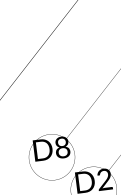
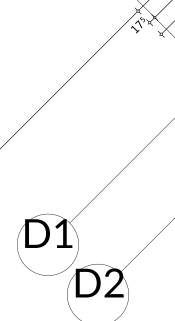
text: (62, 147) -> (63, 233), D8 -> D1

